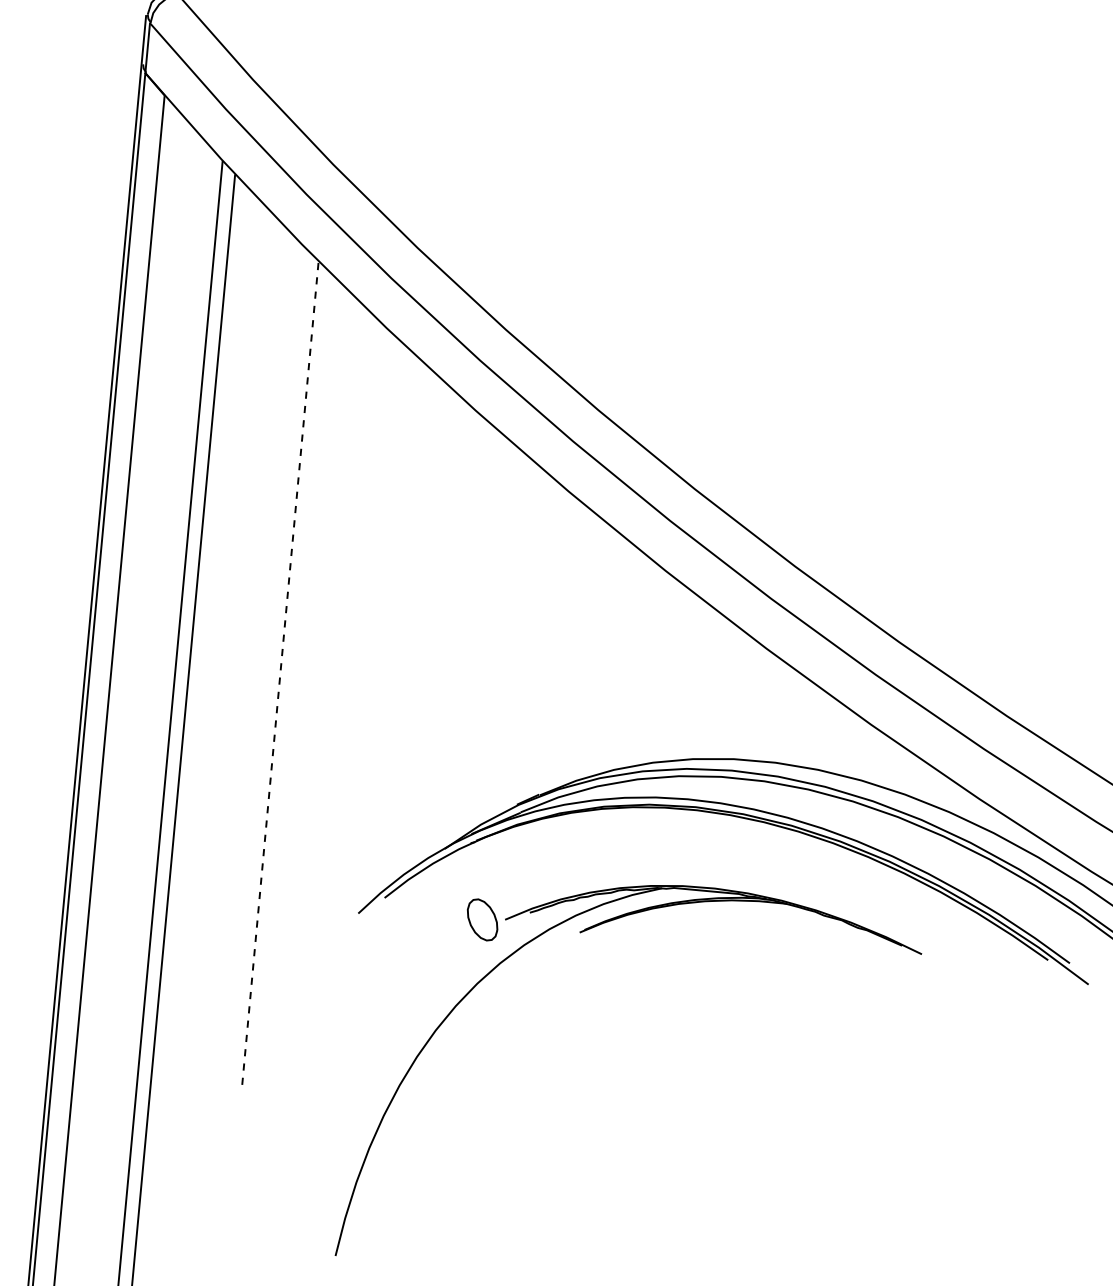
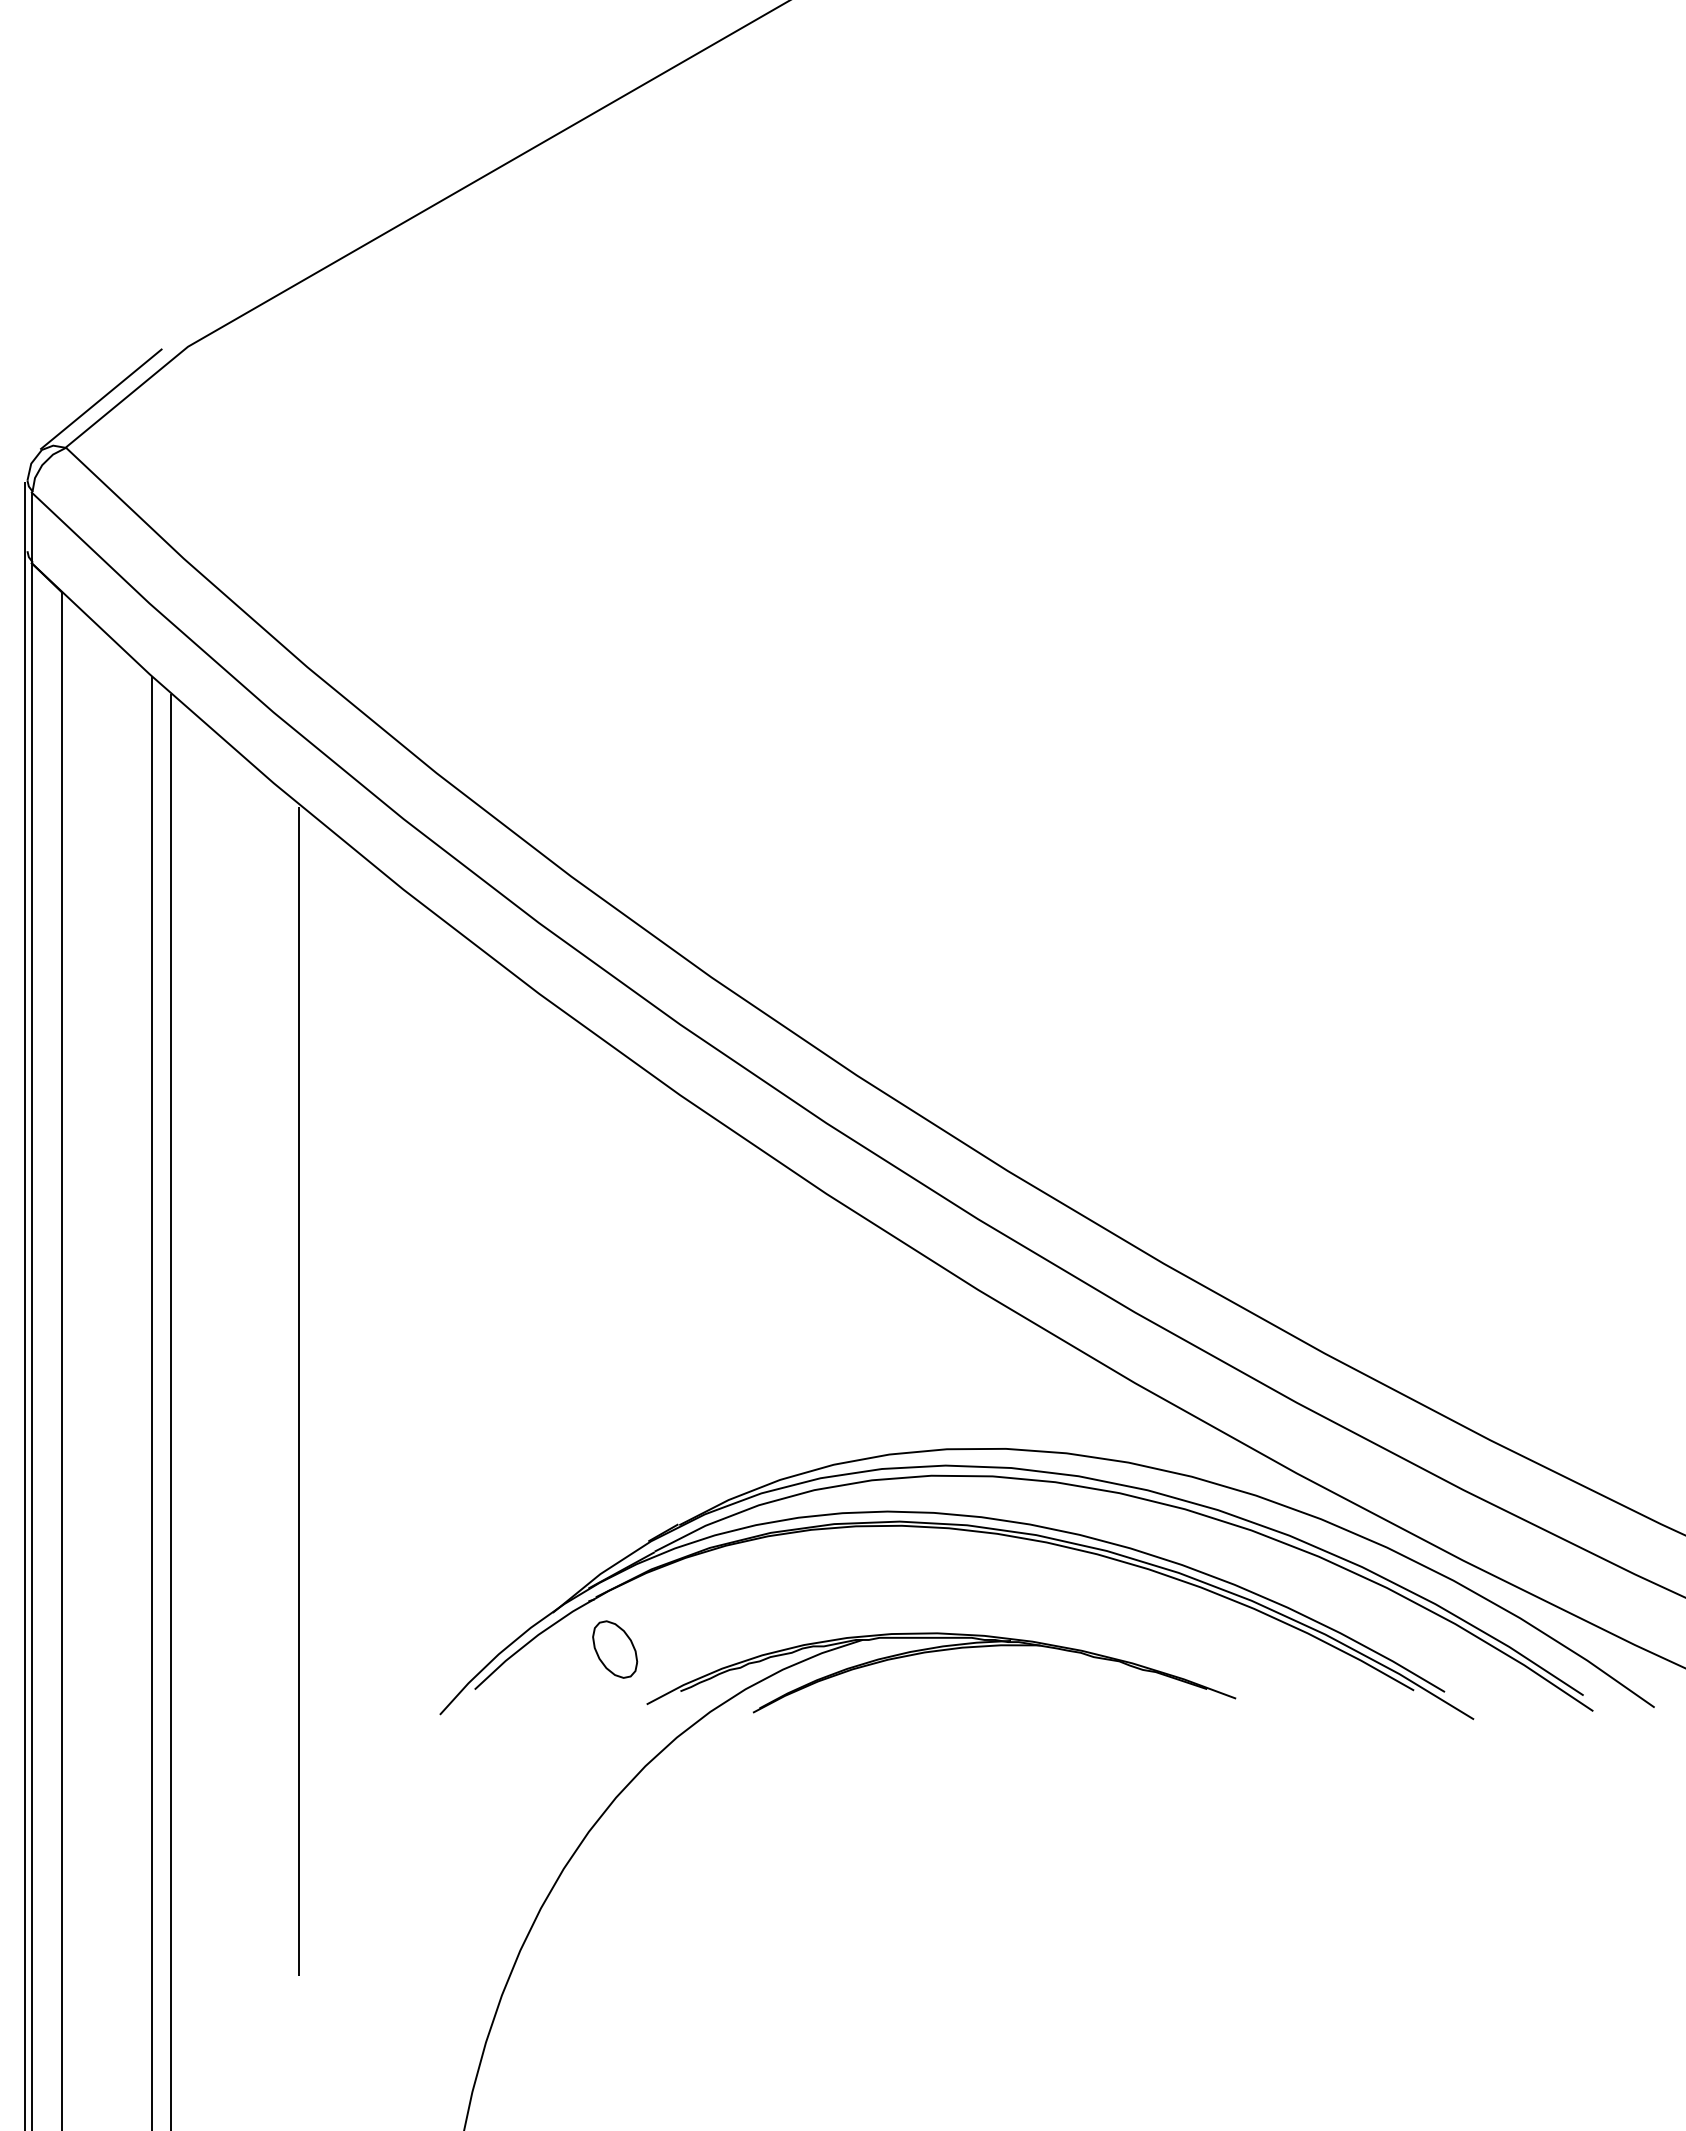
line: (280, 675) -> (299, 1391), dashed -> solid
part: (482, 919) -> (615, 1649), moved

